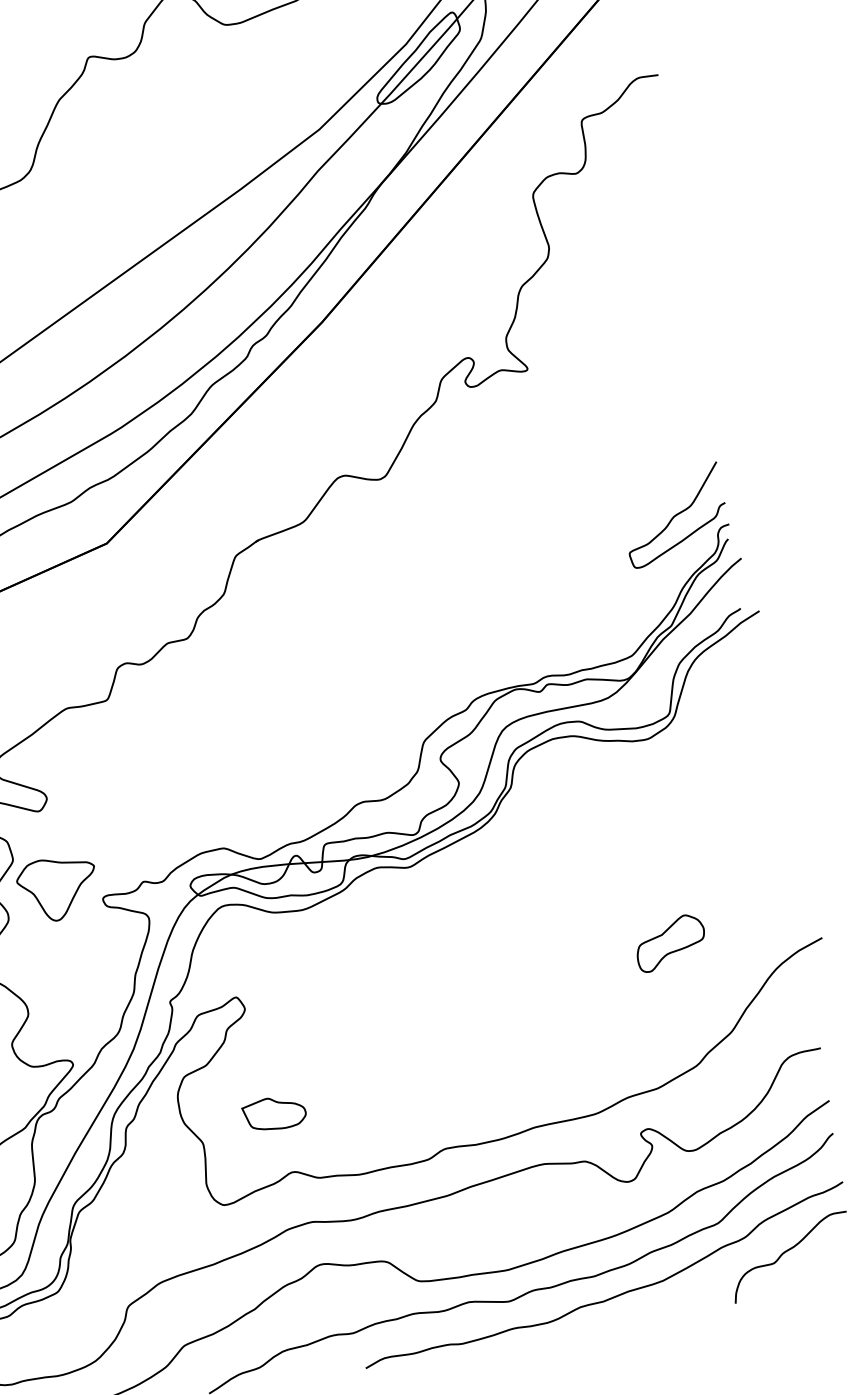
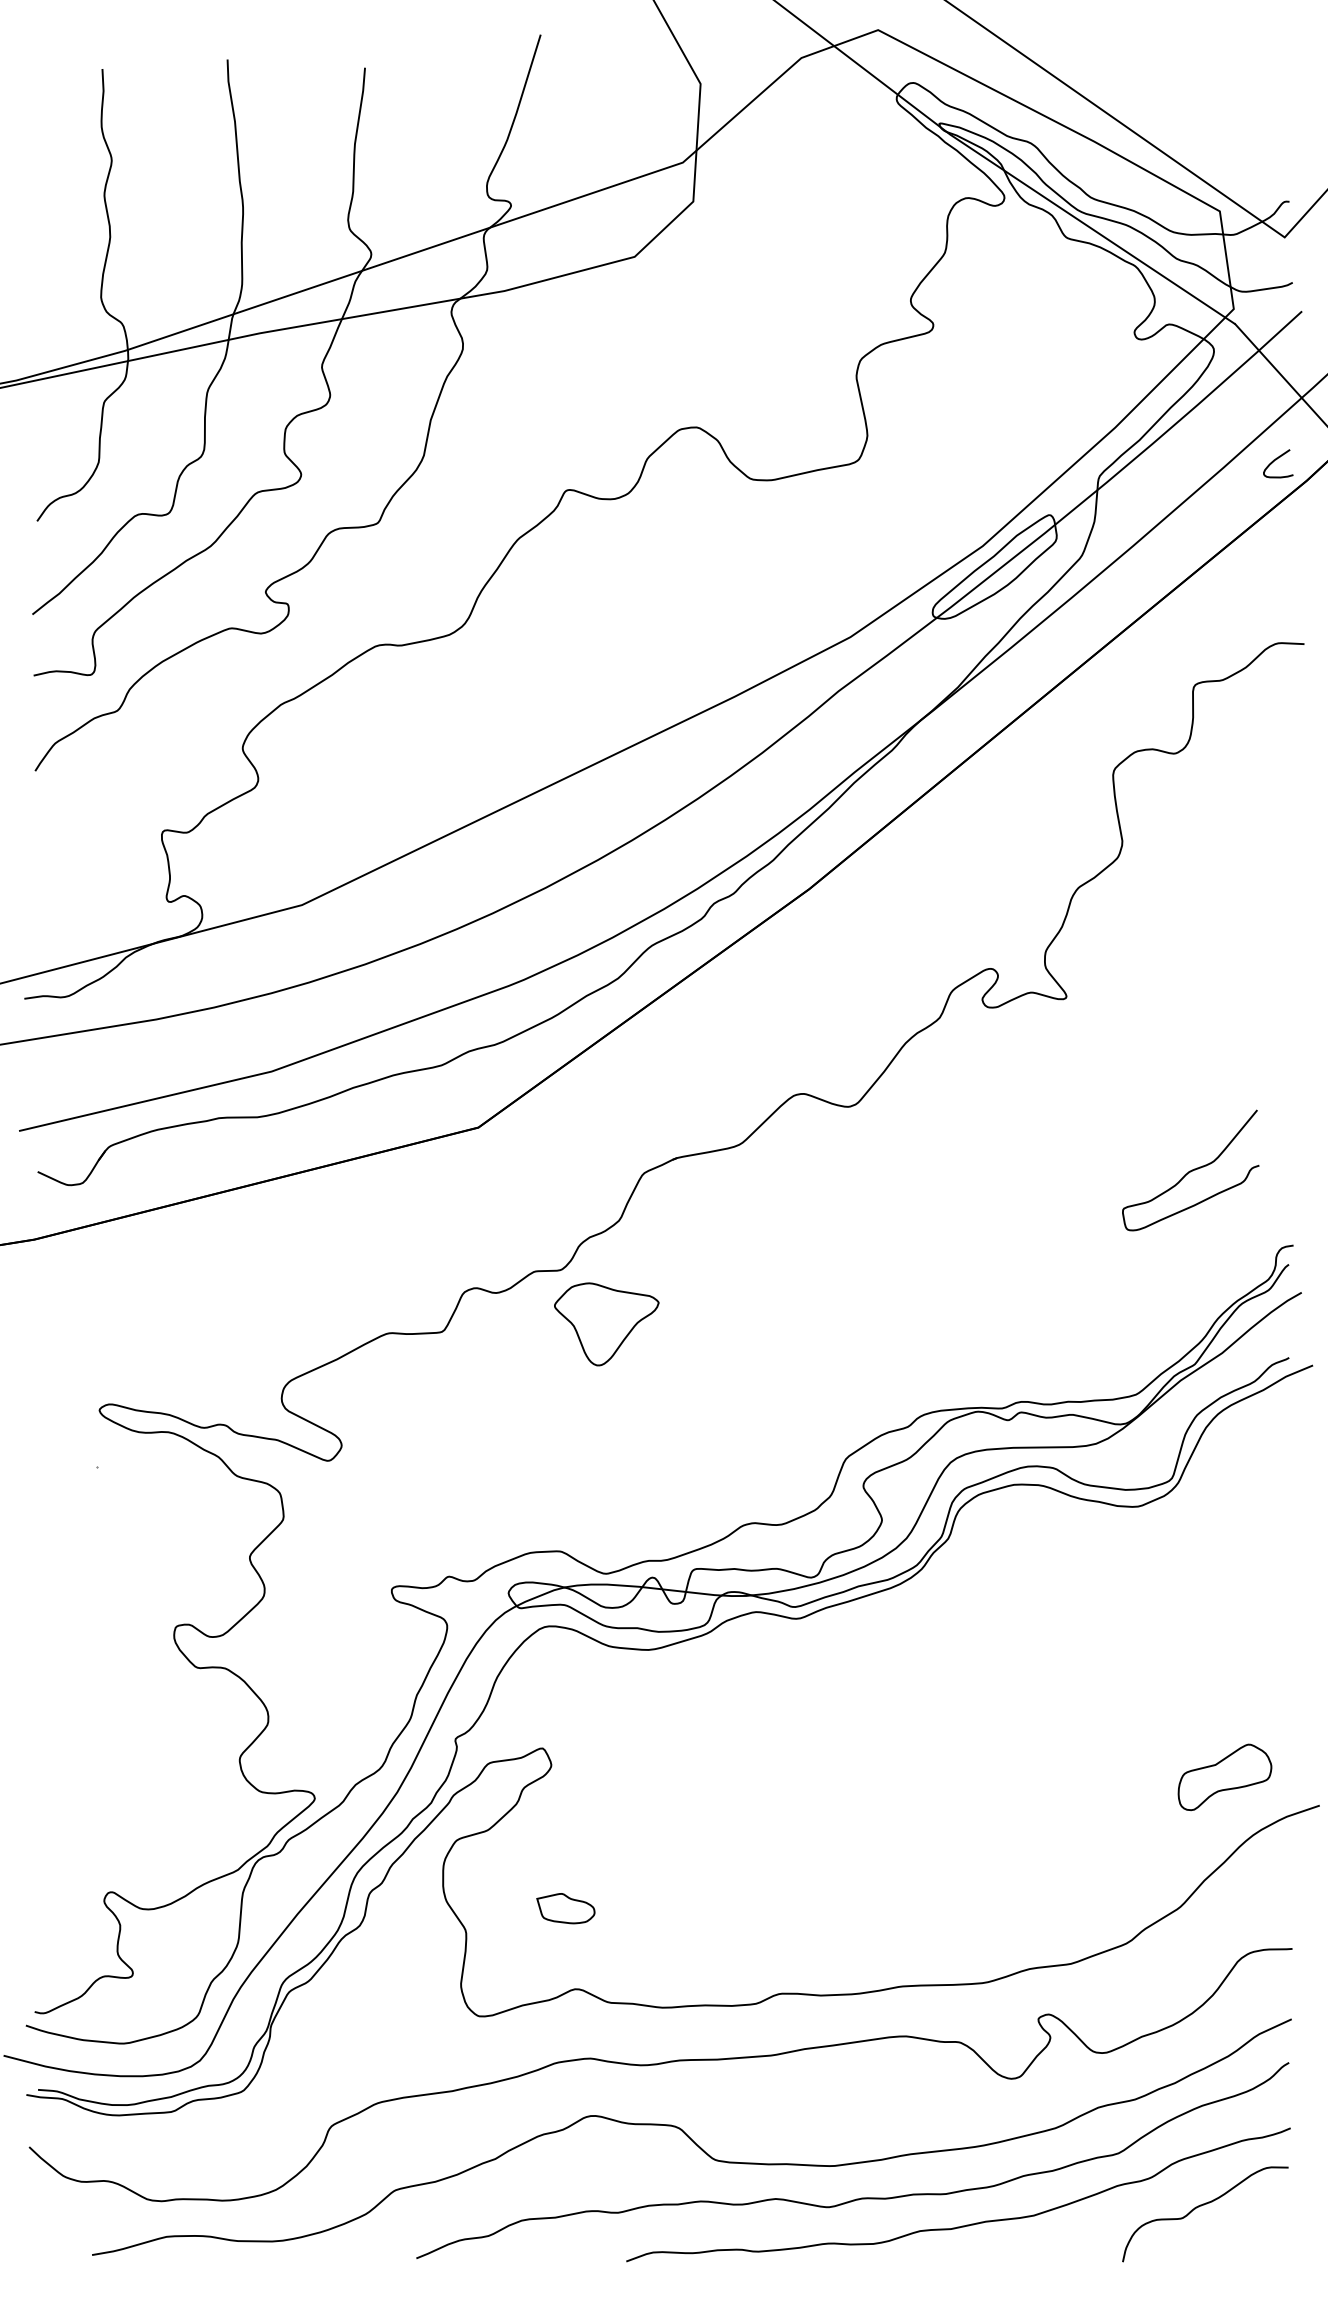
curve: (674, 515) -> (1190, 1170), moved
part: (58, 889) -> (606, 1324), moved
part: (670, 943) -> (1224, 1777), moved
part: (274, 1113) -> (565, 1908), size x0.7

